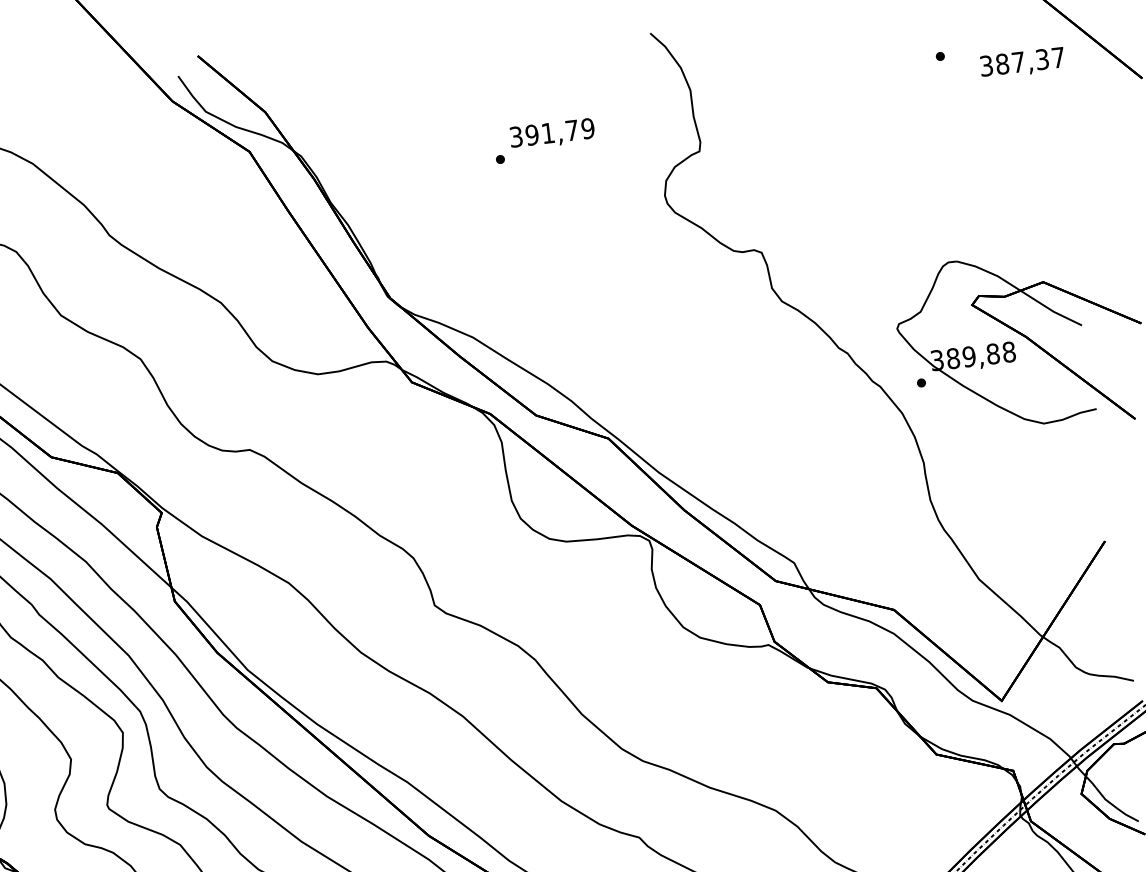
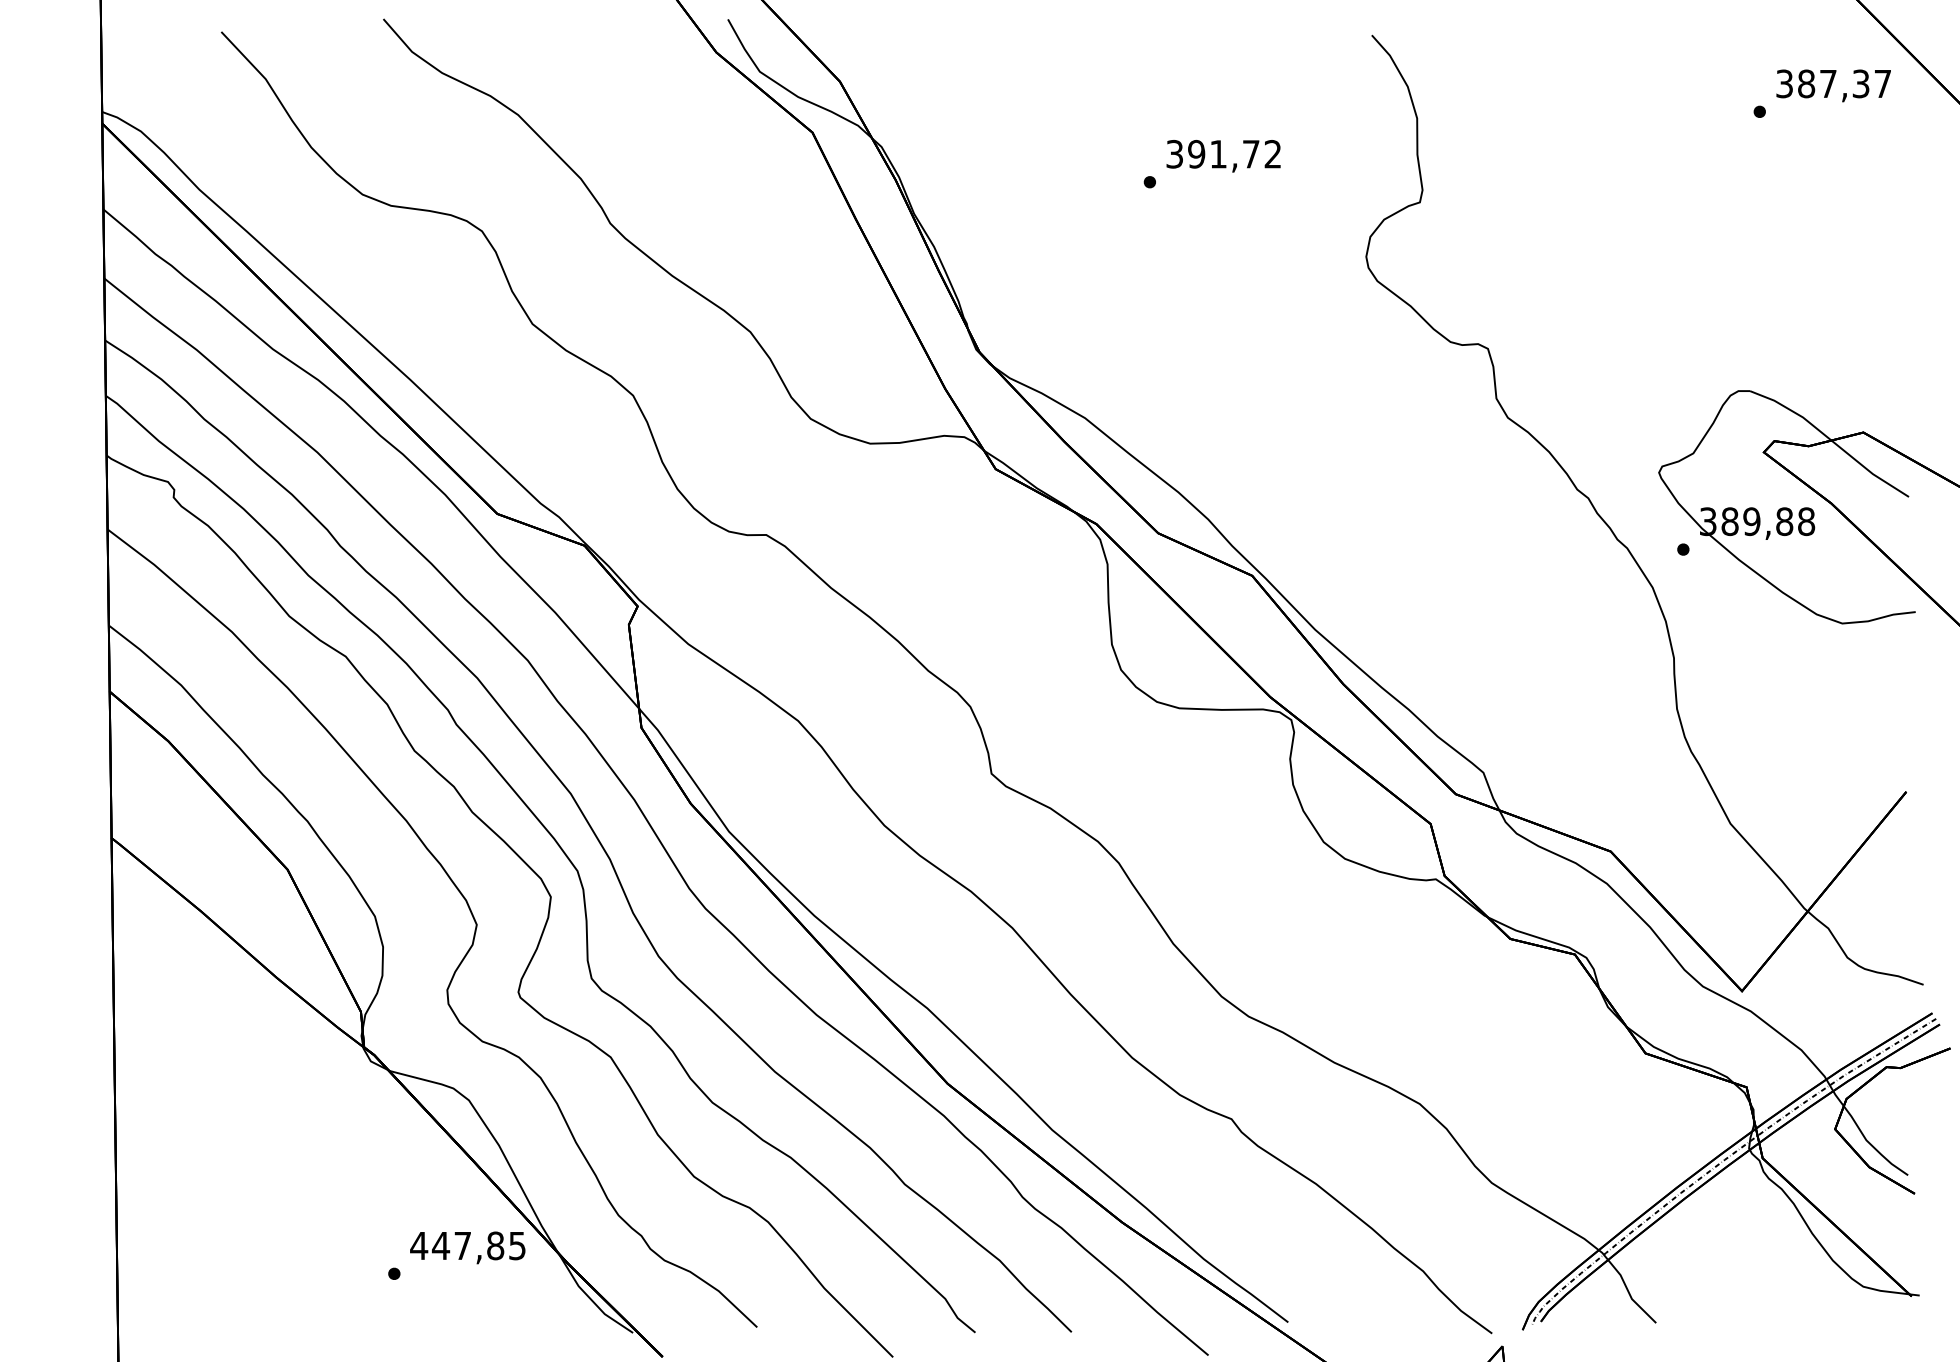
text: (1022, 63) -> (1833, 85), moved
text: (587, 128) -> (1272, 154), 391,79 -> 391,72

